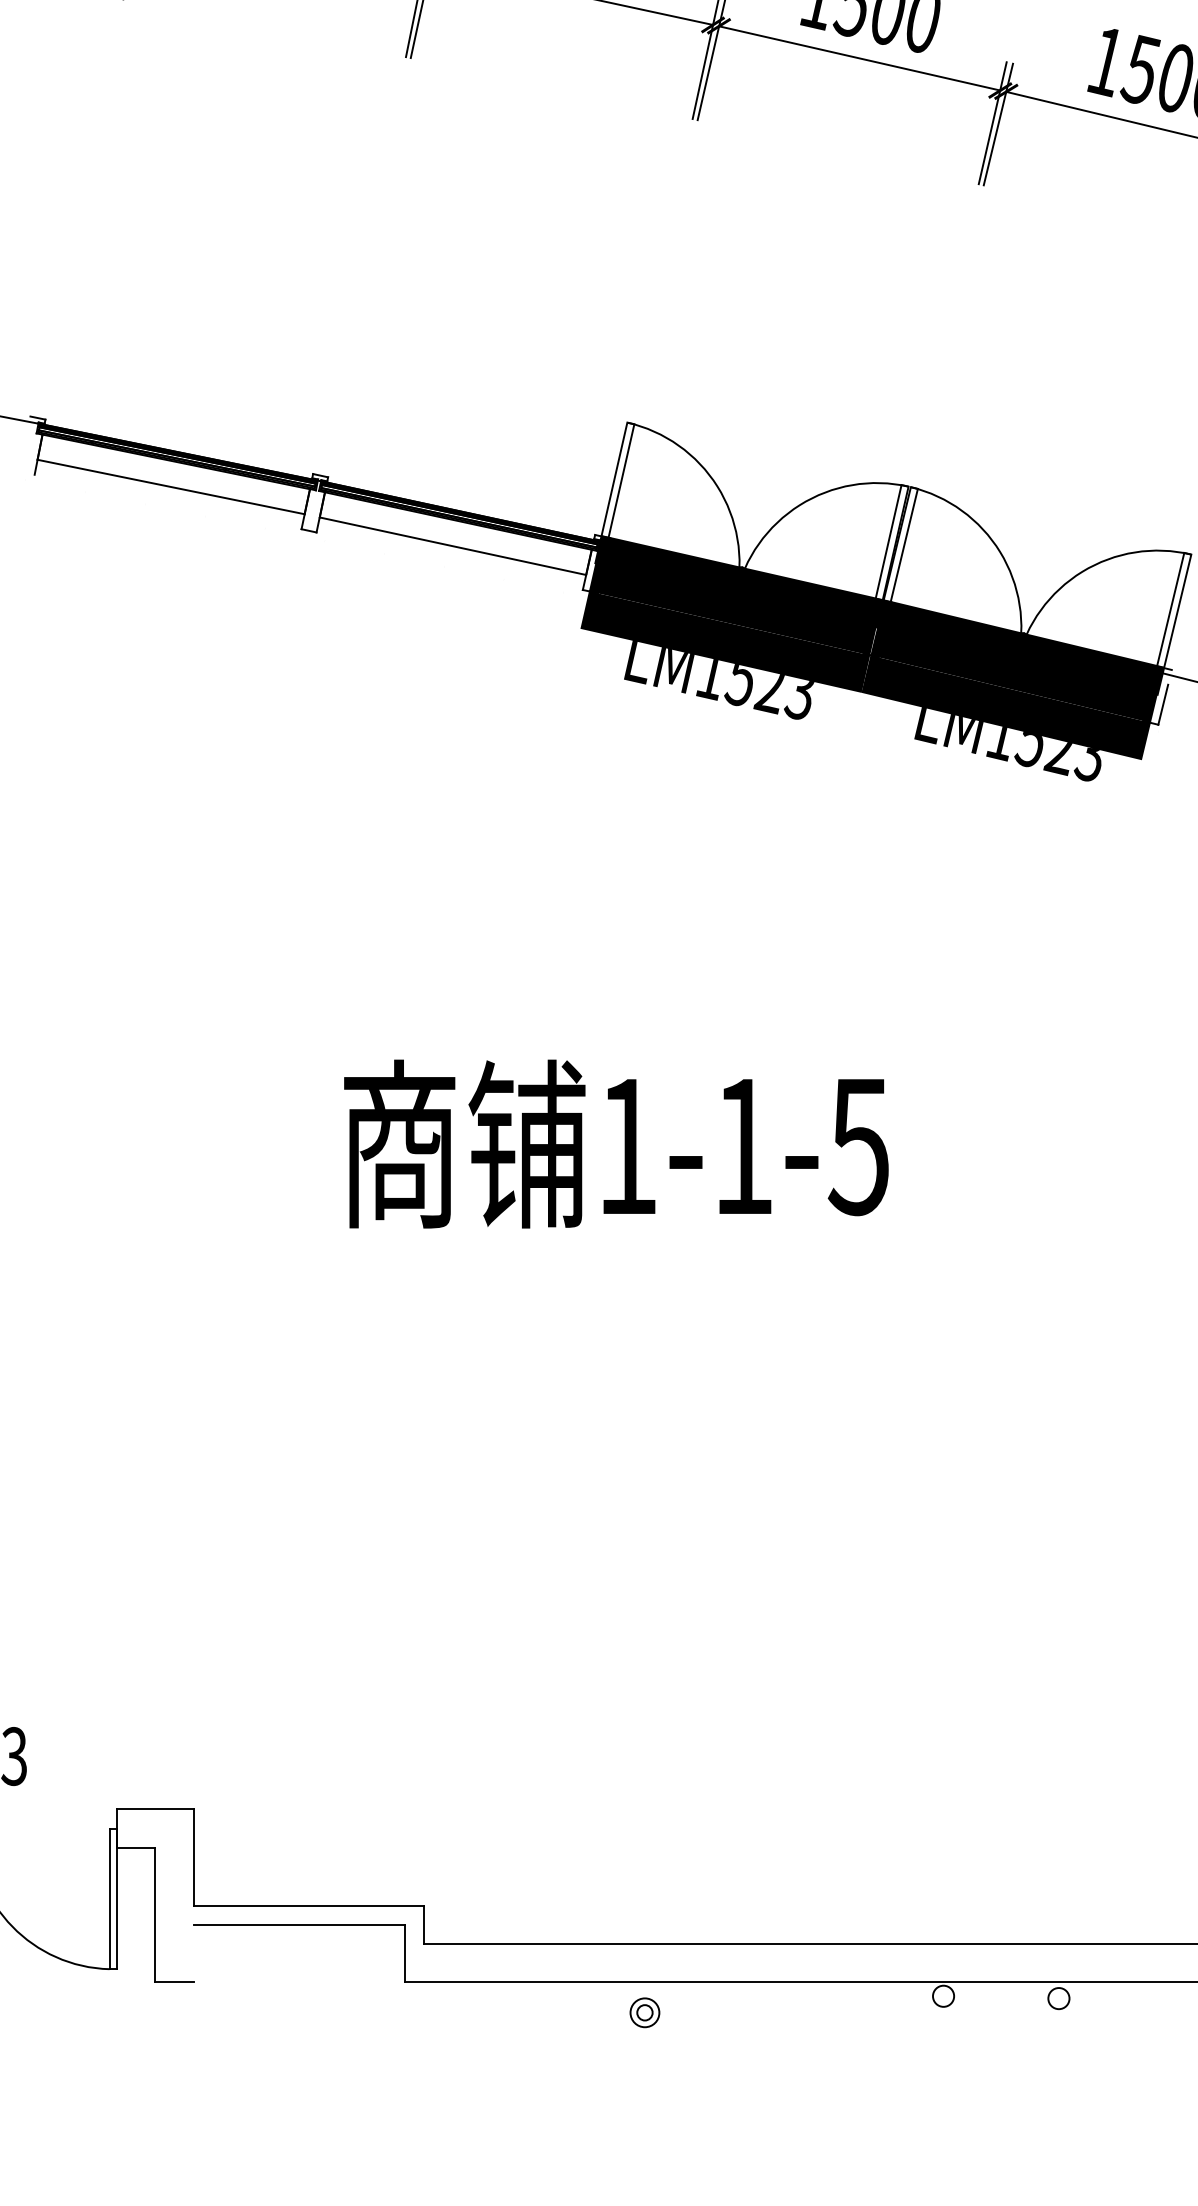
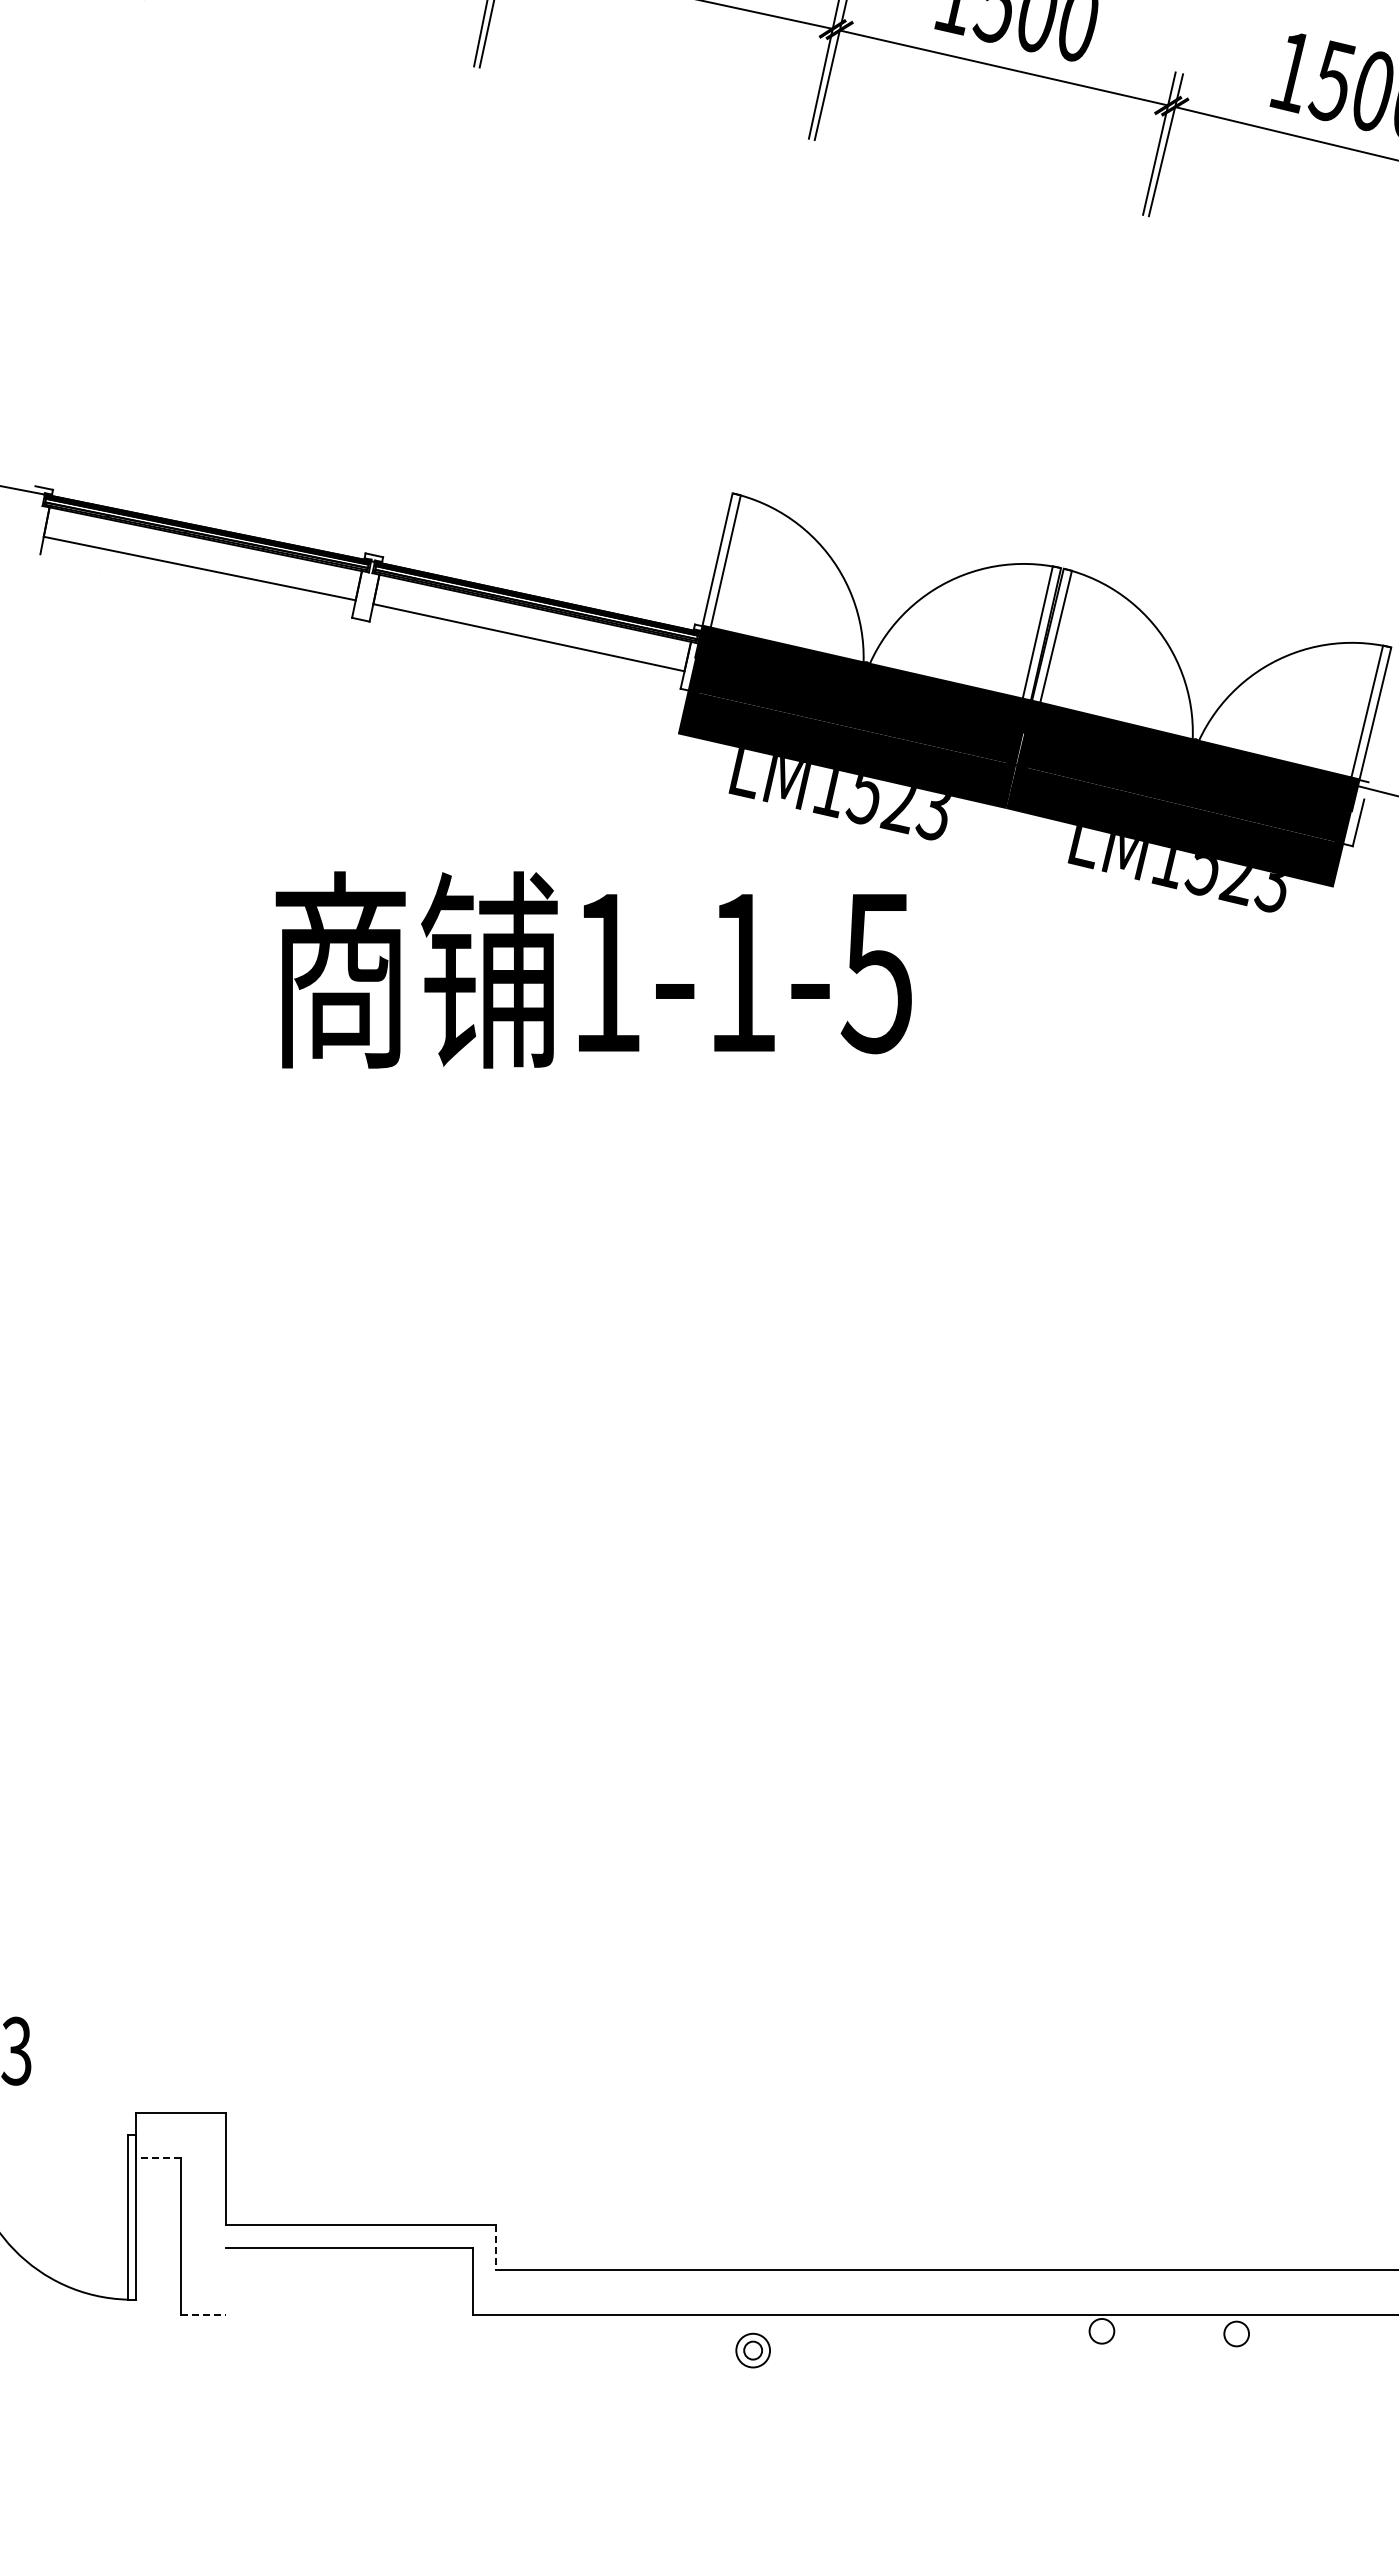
text: (616, 1143) -> (593, 969), moved
line: (135, 1847) -> (158, 2157), solid -> dashed
line: (424, 1925) -> (495, 2248), solid -> dashed
line: (175, 1982) -> (204, 2315), solid -> dashed

